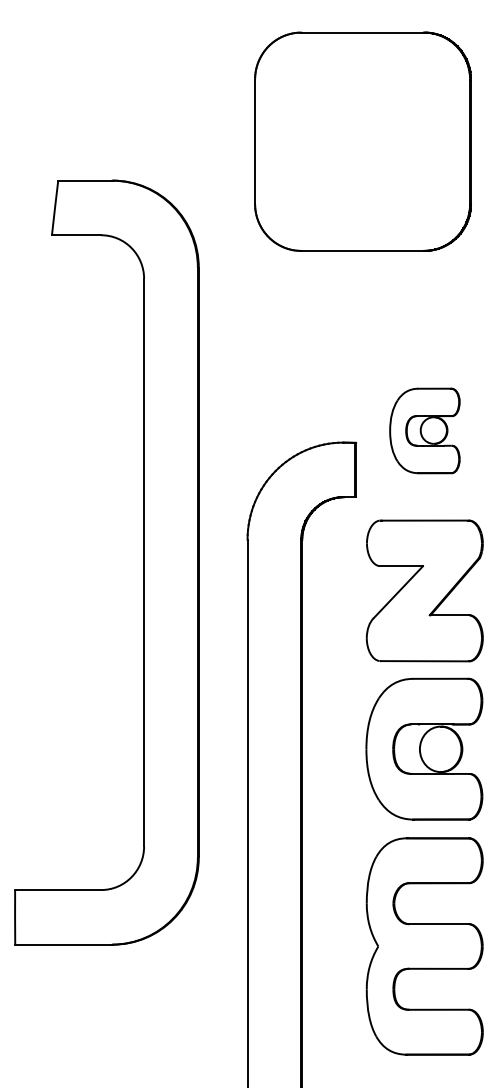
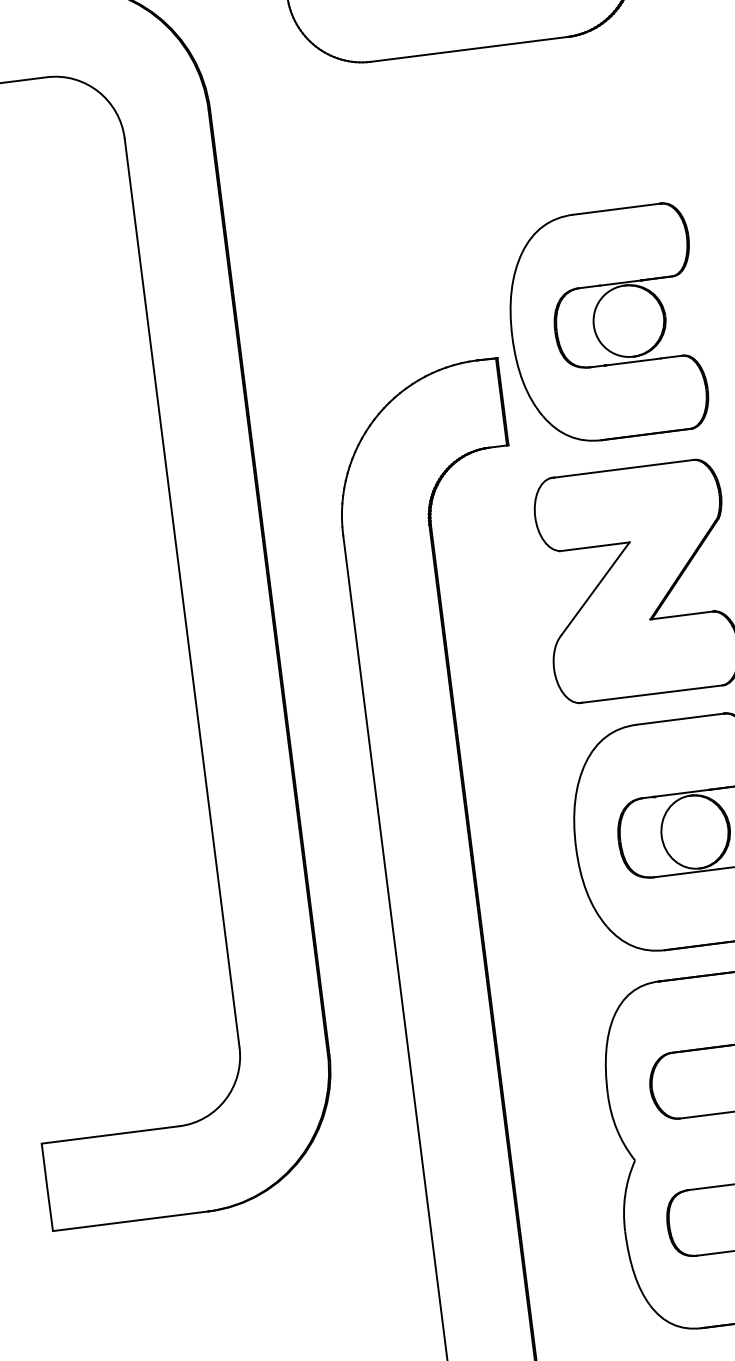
part: (424, 430) -> (604, 324), size x1.67

